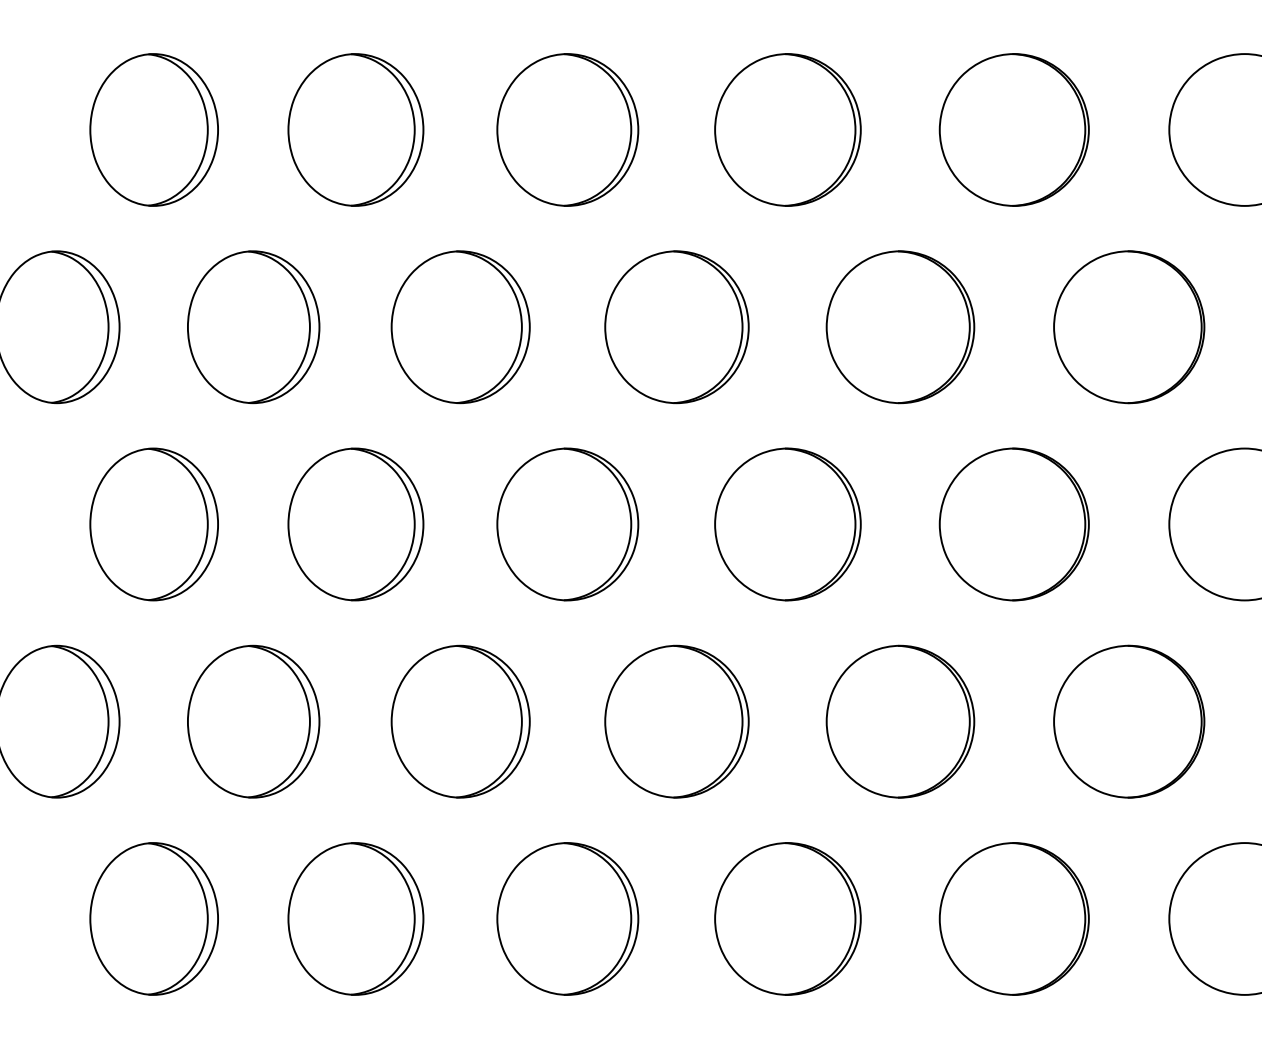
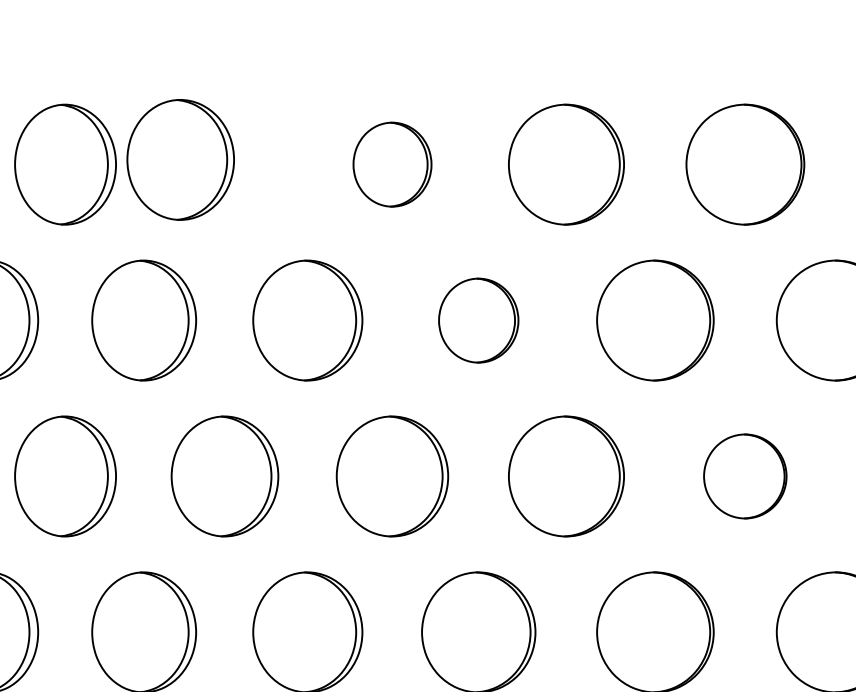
part: (355, 129) -> (180, 159), moved
part: (567, 129) -> (392, 164), size x0.7
part: (676, 327) -> (478, 320), size x0.7
part: (1013, 524) -> (744, 476), size x0.7

